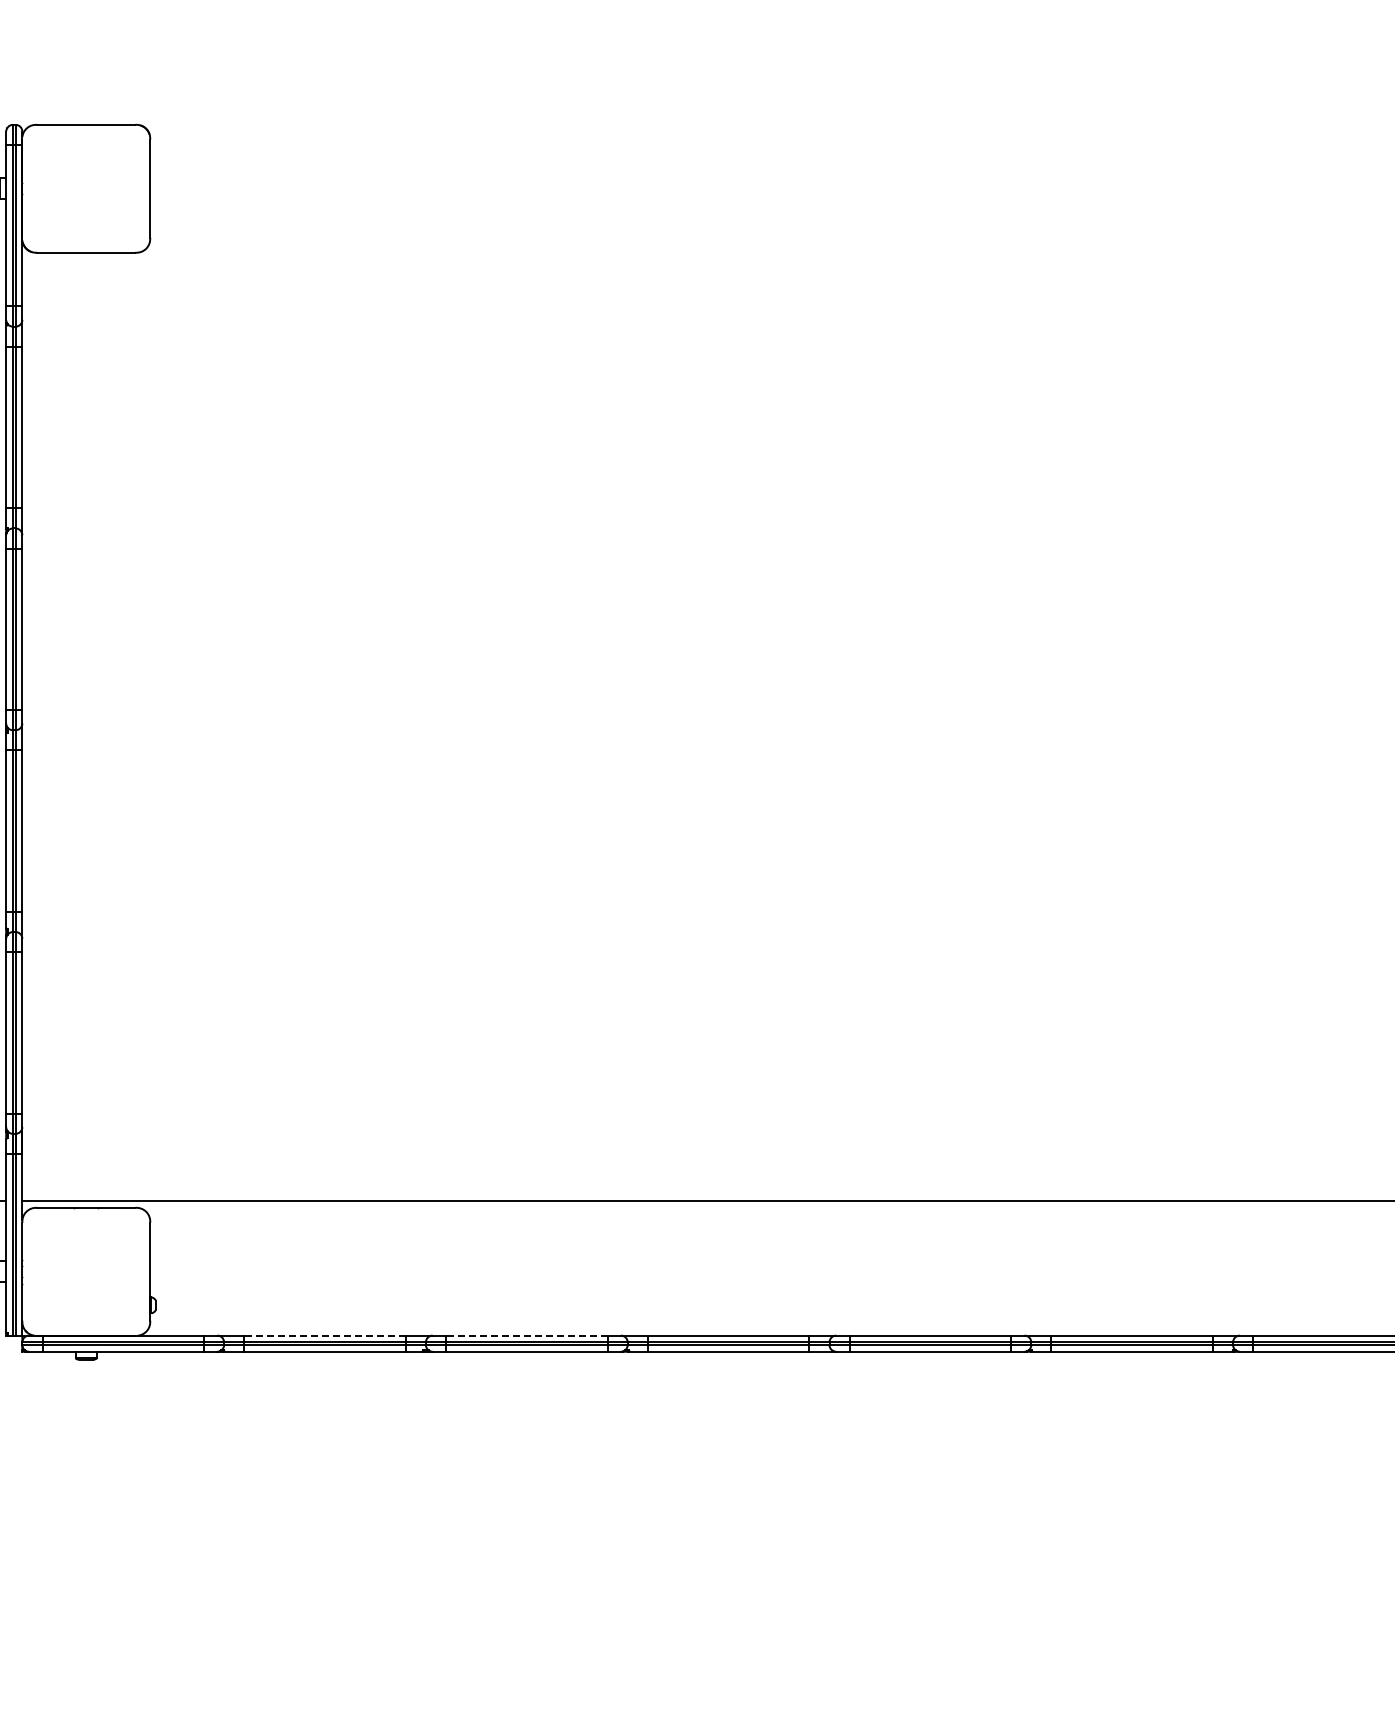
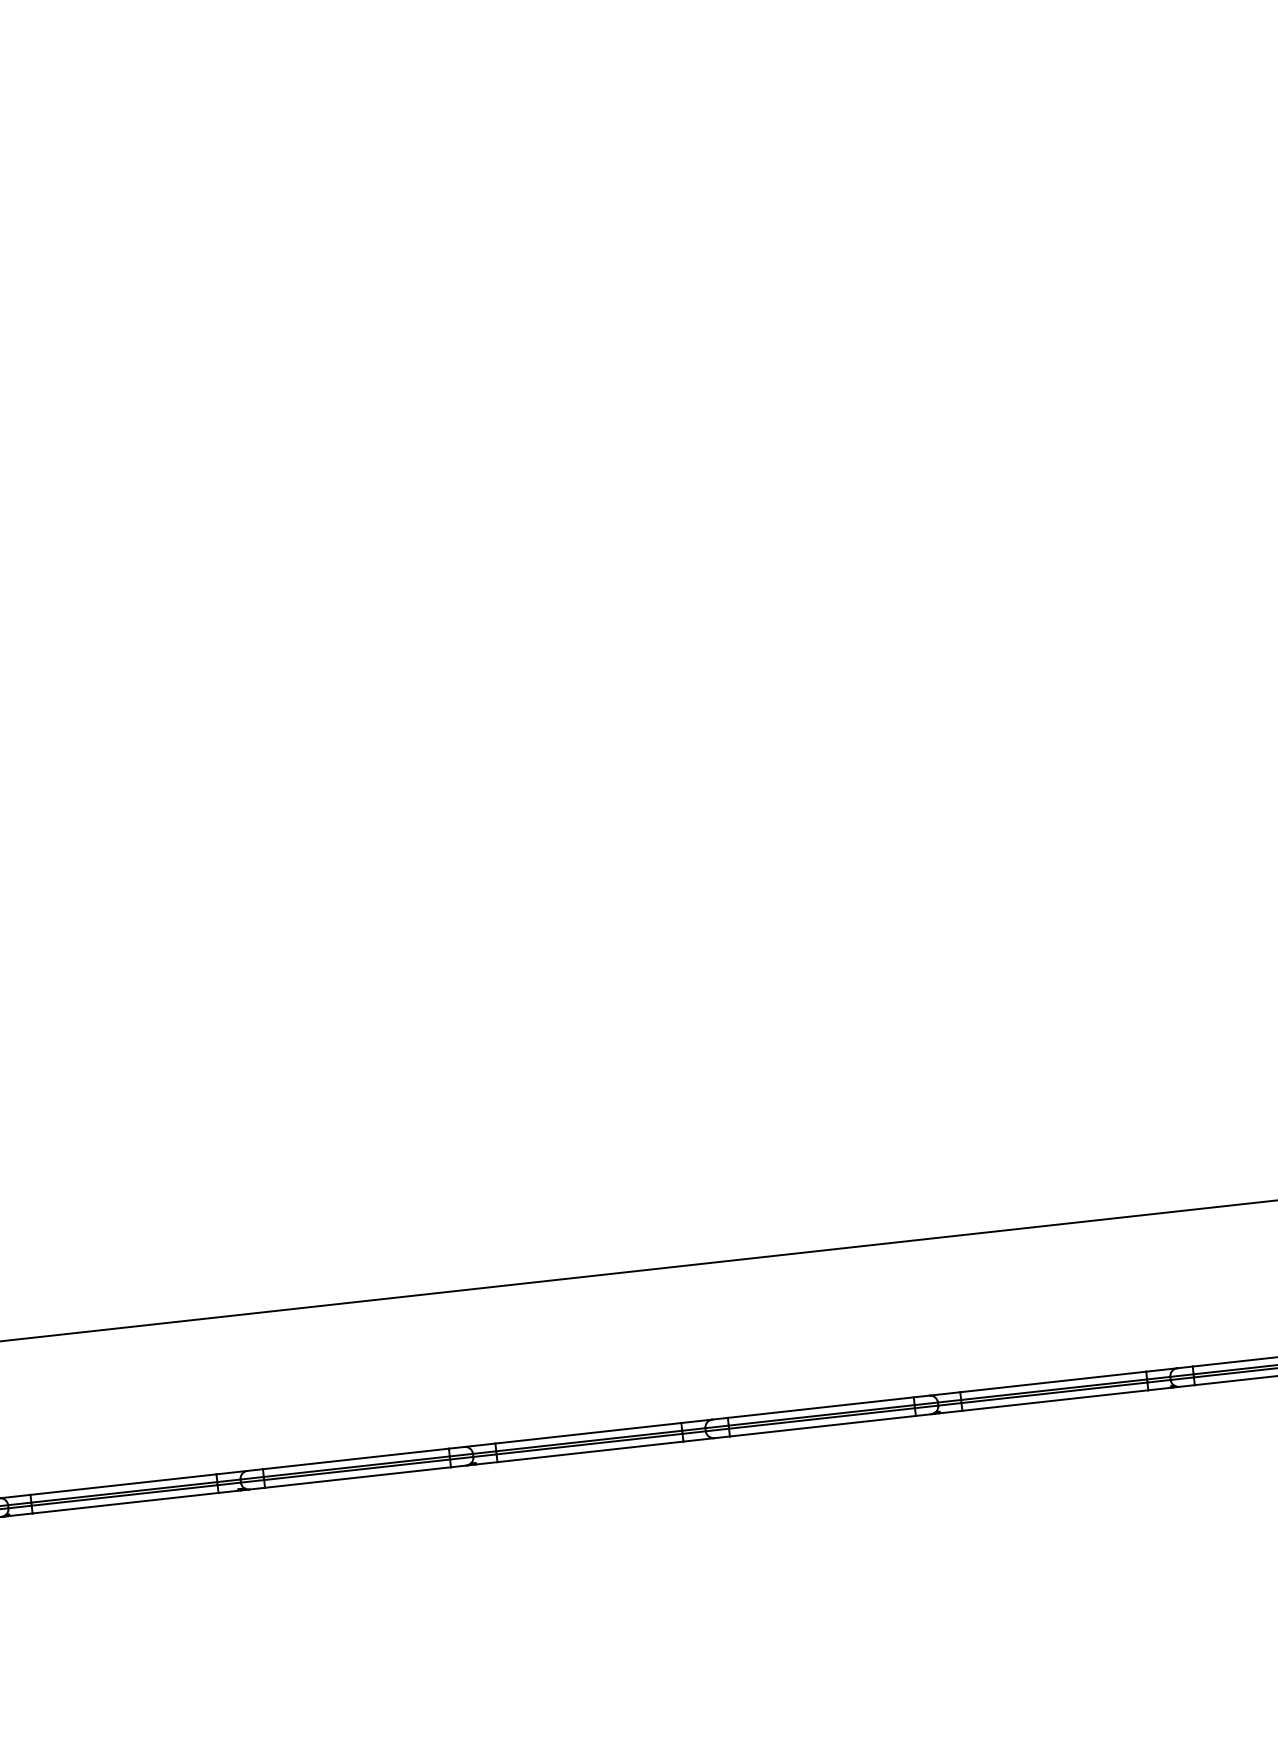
line: (325, 1335) -> (124, 1484), dashed -> solid
line: (526, 1335) -> (355, 1458), dashed -> solid

